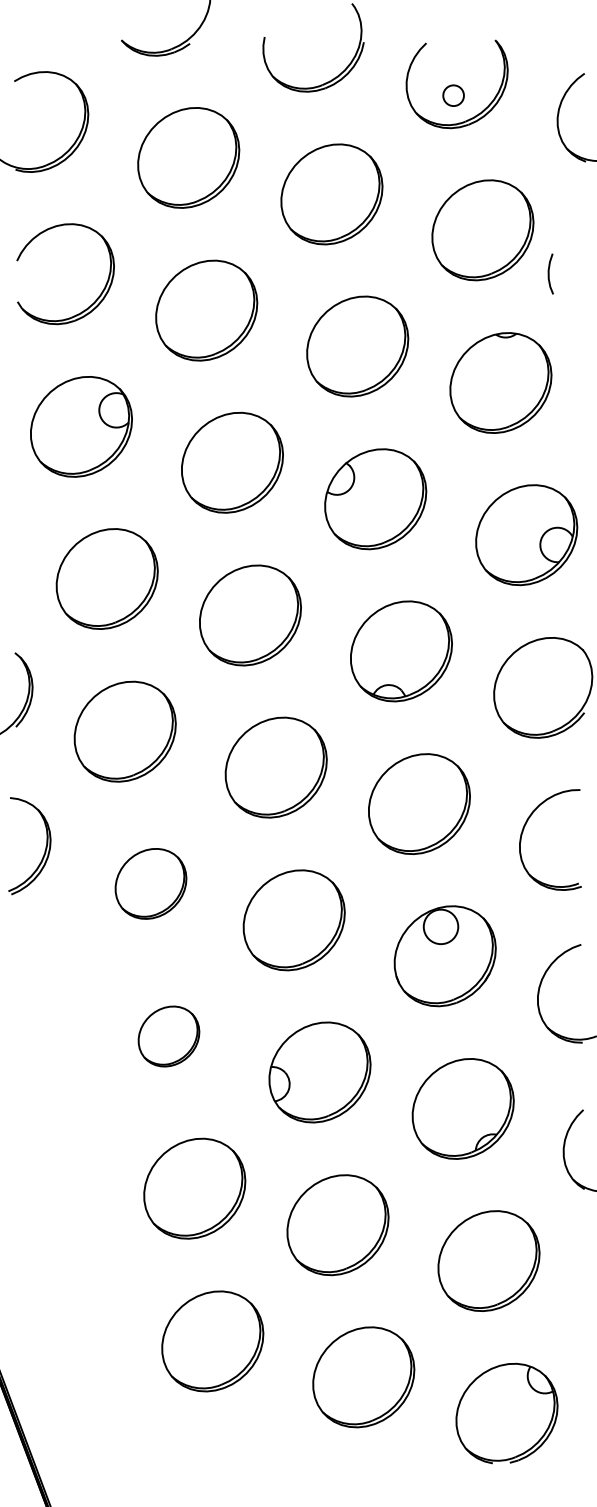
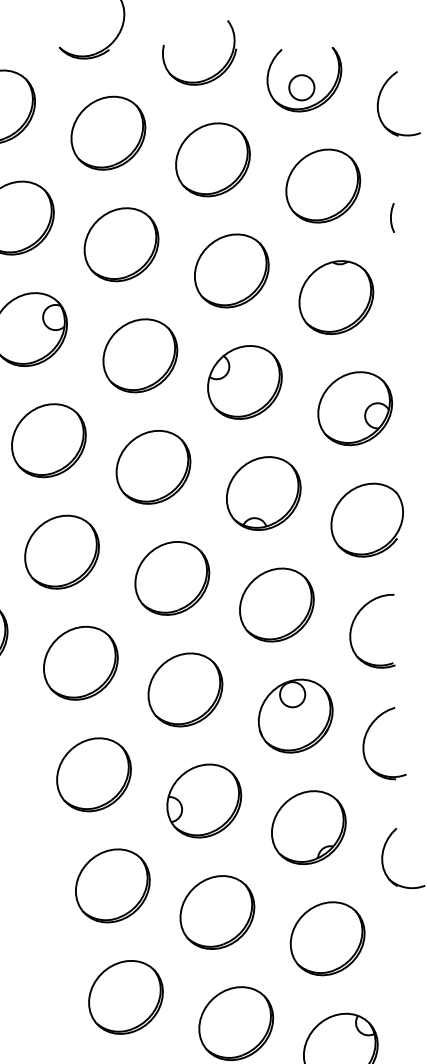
circle: (453, 95) -> (301, 87), size x1.67
curve: (549, 273) -> (391, 217), moved
part: (150, 883) -> (80, 663), size x1.43
part: (168, 1036) -> (93, 774), size x1.67

